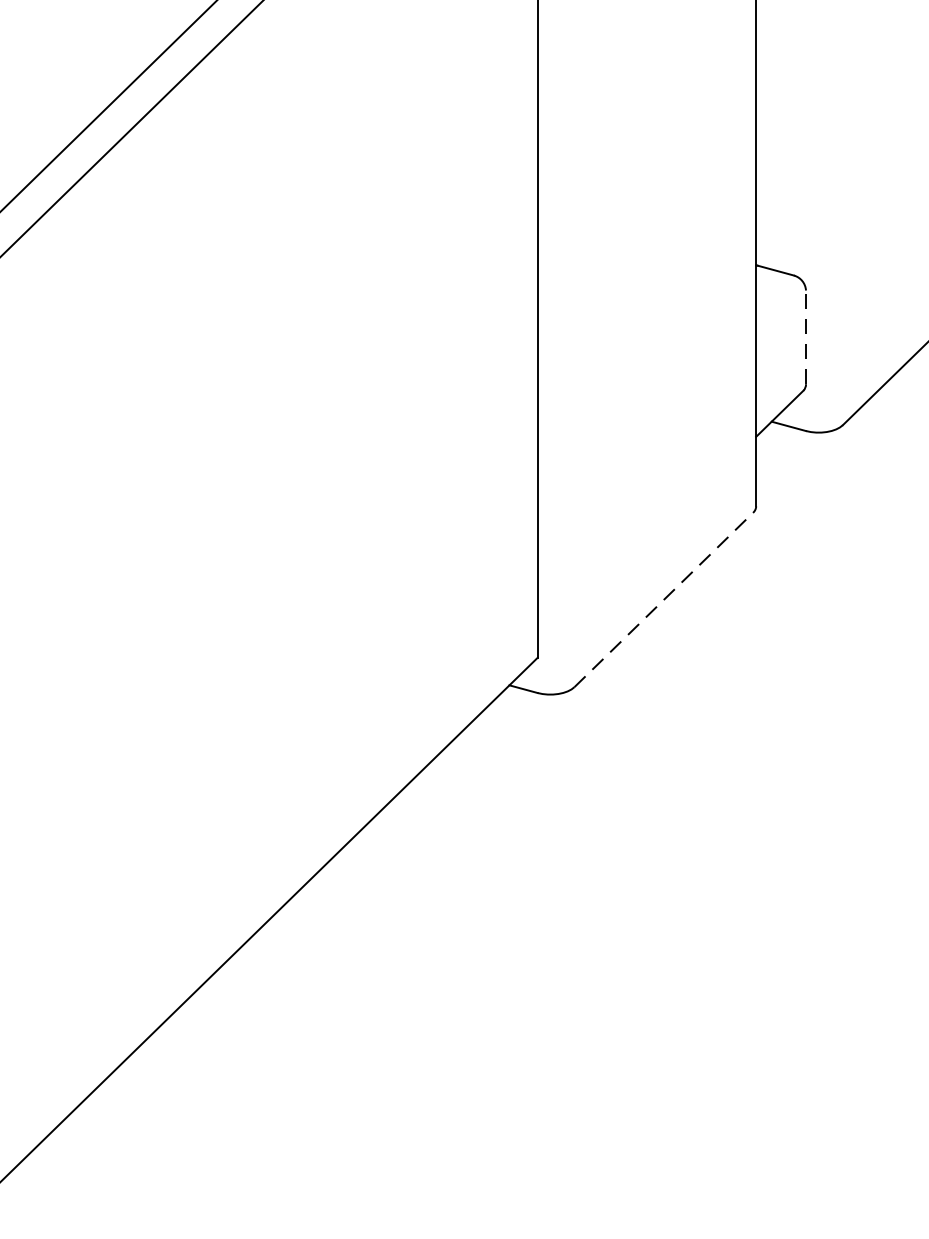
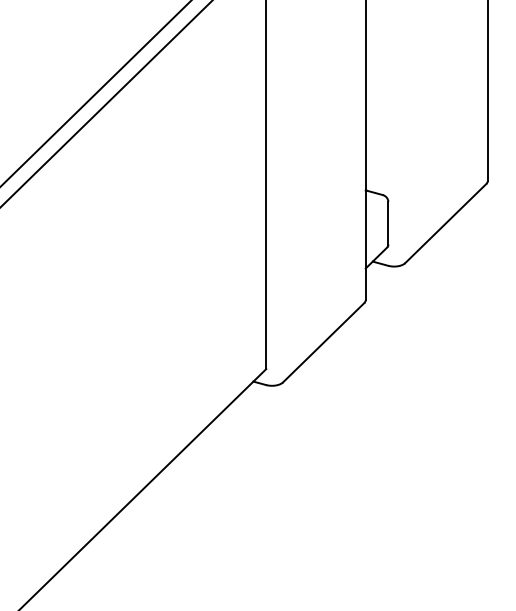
line: (806, 335) -> (388, 222), dashed -> solid
line: (663, 599) -> (323, 342), dashed -> solid

